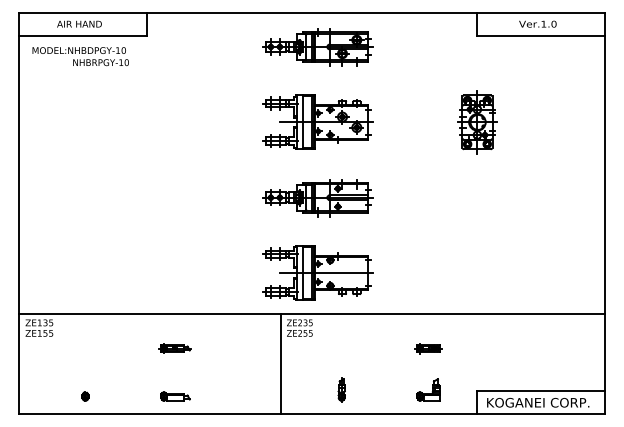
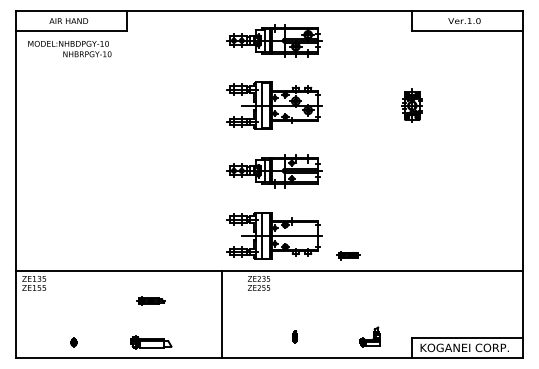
part: (477, 122) -> (412, 105), size x0.6
part: (428, 348) -> (348, 255), moved
line: (281, 363) -> (222, 313), moved
part: (341, 389) -> (294, 336), size x0.6
part: (175, 396) -> (151, 342), size x1.6

